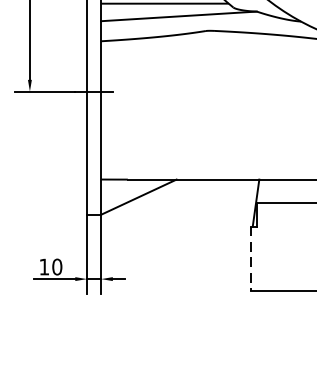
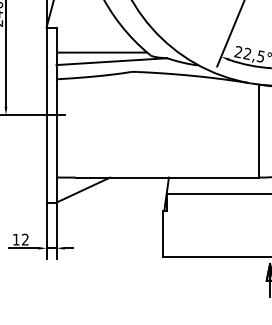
line: (251, 258) -> (163, 233), dashed -> solid
text: (55, 266) -> (24, 239), 10 -> 12

